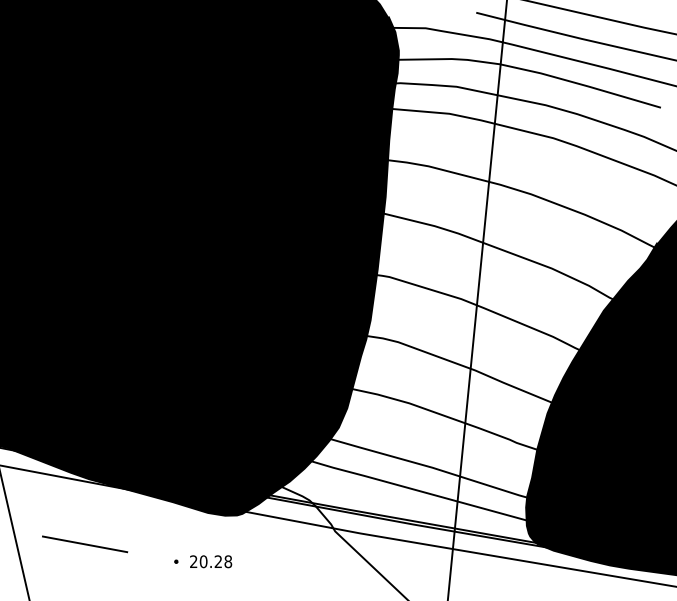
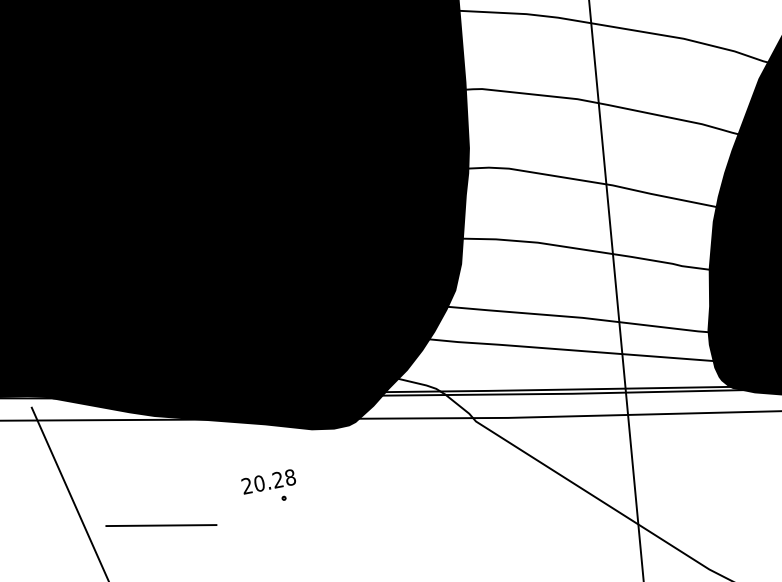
line: (85, 544) -> (161, 525), moved
text: (211, 561) -> (269, 481), moved

